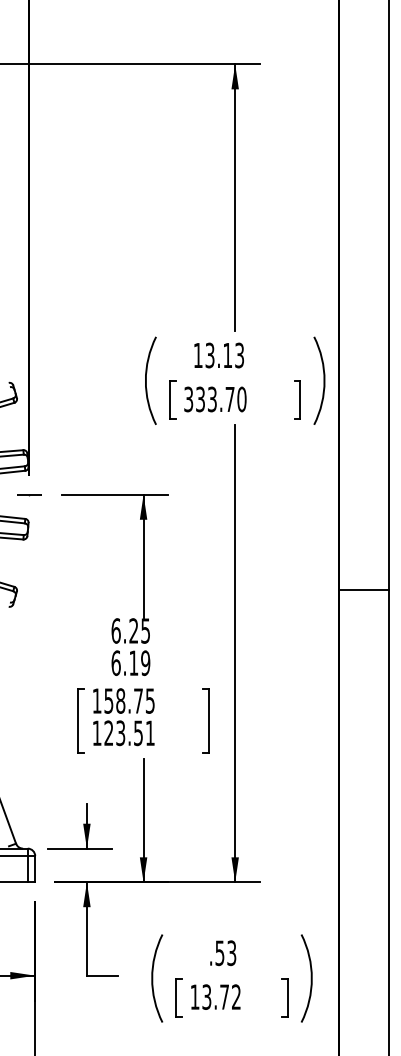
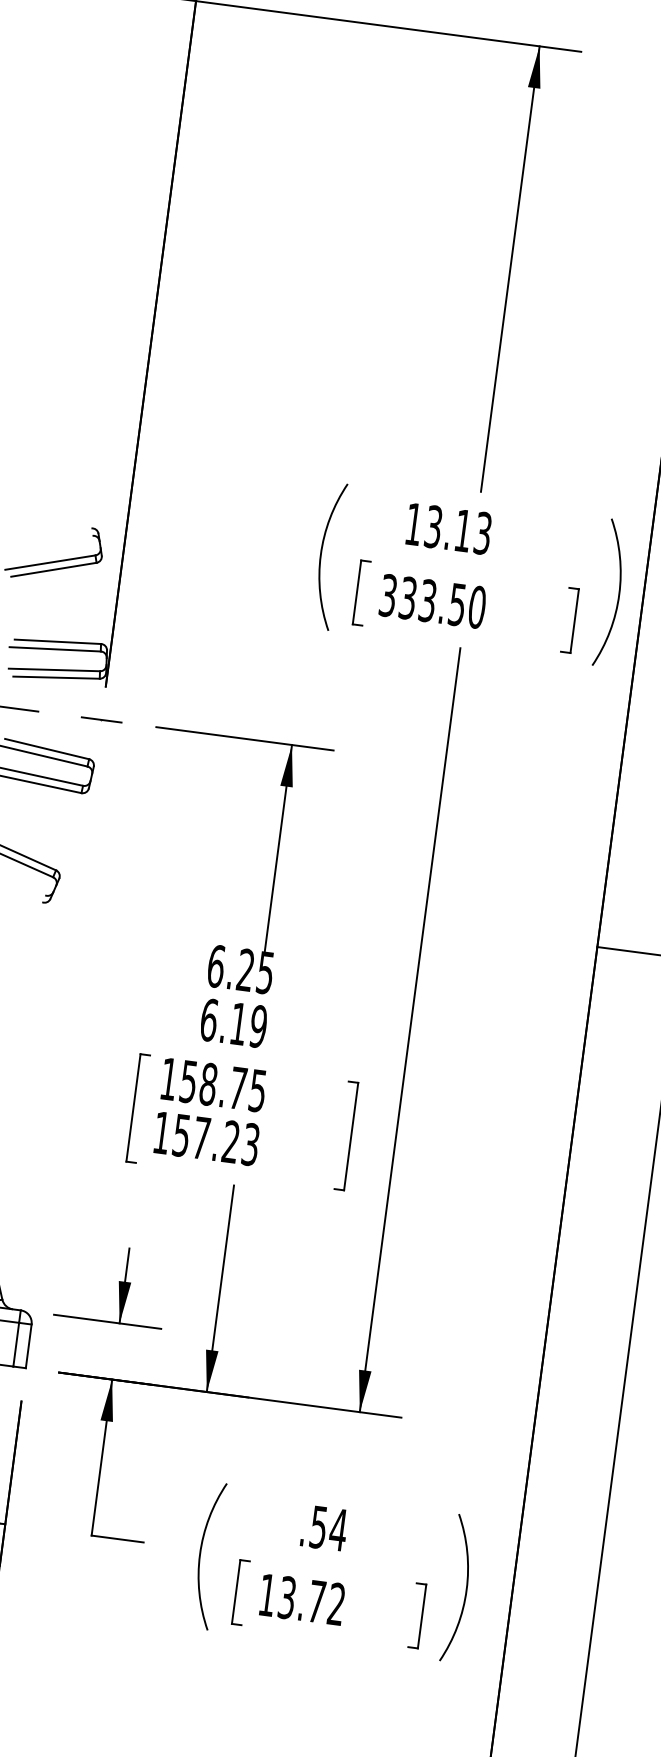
text: (229, 399) -> (456, 604), 333.70 -> 333.50
text: (129, 733) -> (216, 1140), 123.51 -> 157.23
text: (231, 953) -> (337, 1530), .53 -> .54

